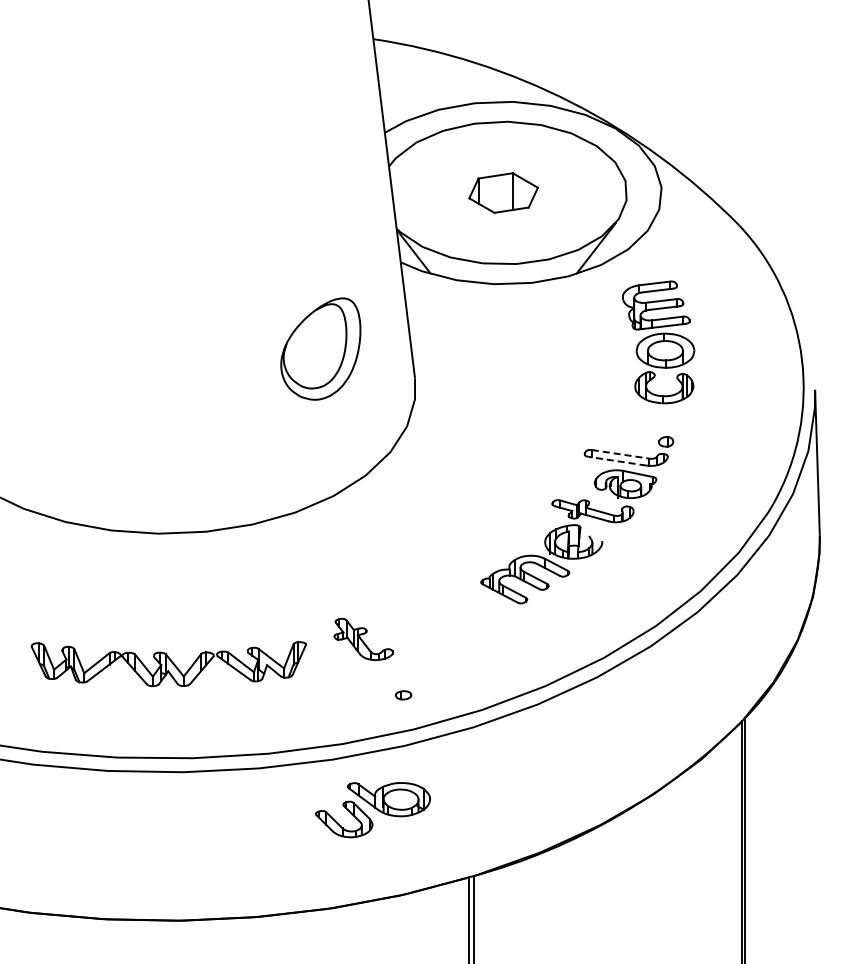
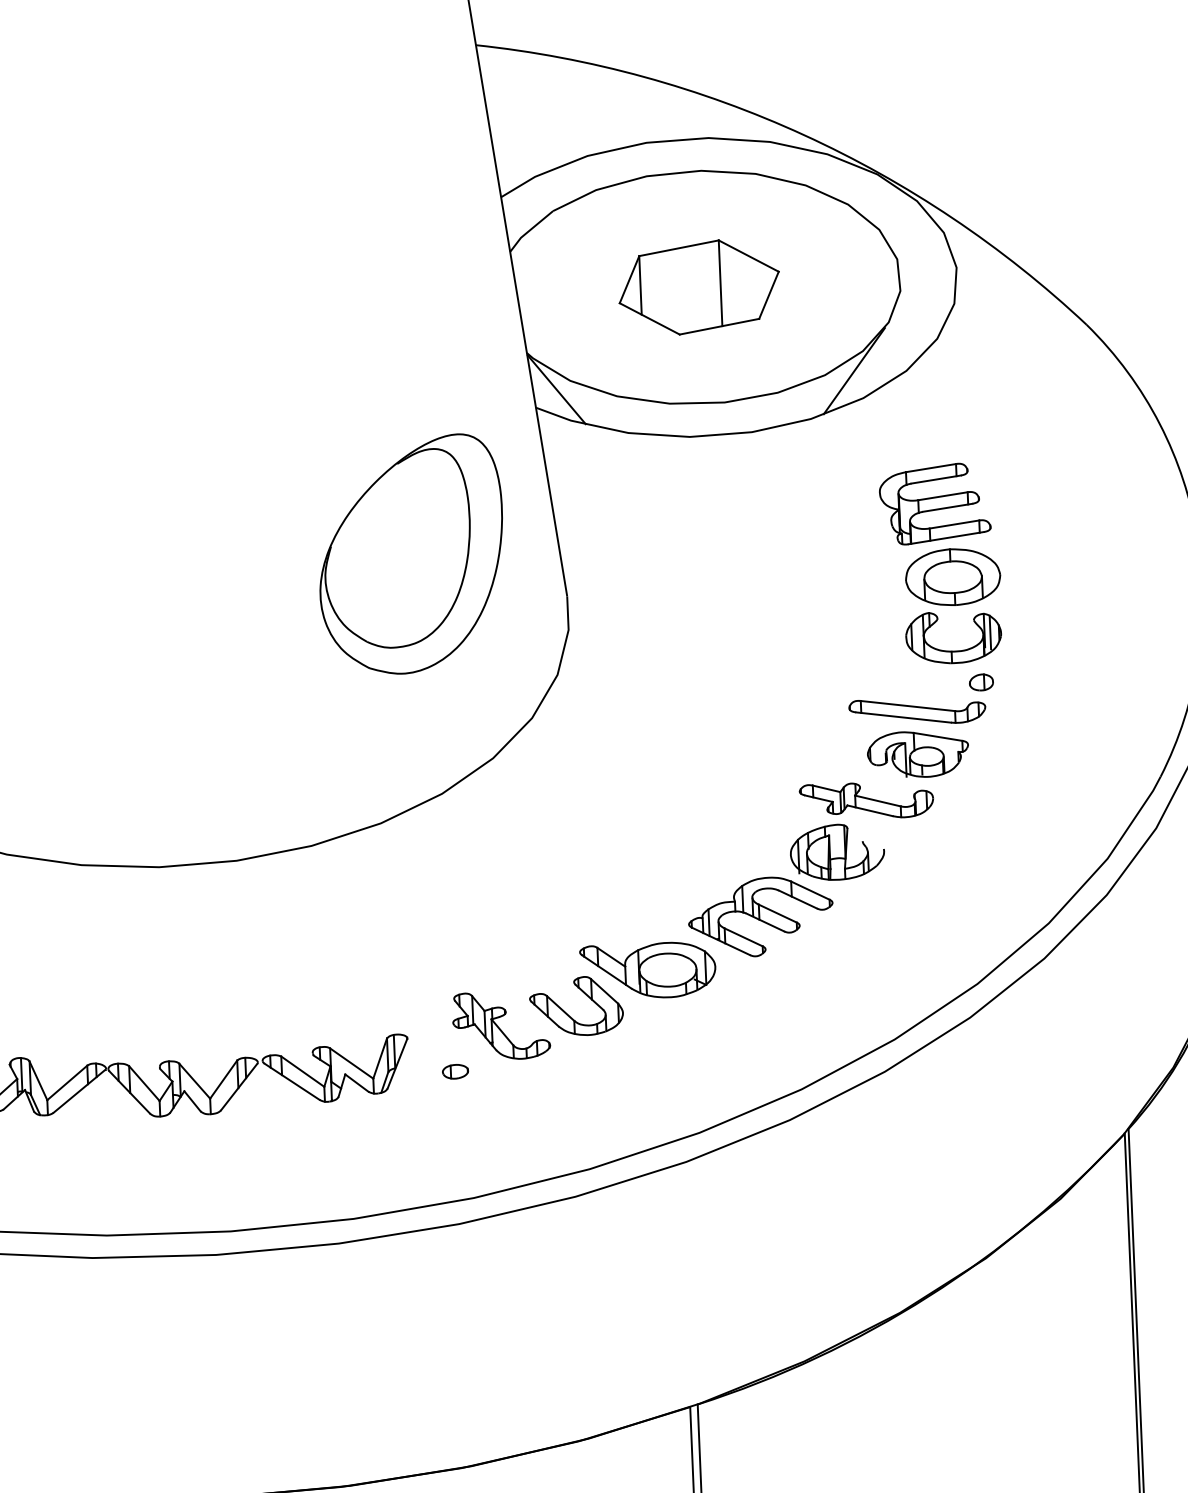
part: (503, 192) -> (698, 286), size x1.43
part: (658, 342) -> (941, 564), moved
part: (320, 348) -> (410, 553), size x1.43
line: (621, 454) -> (909, 706), dashed -> solid
line: (617, 461) -> (903, 717), dashed -> solid
part: (403, 695) -> (455, 1071), moved
part: (372, 810) -> (622, 989), moved

